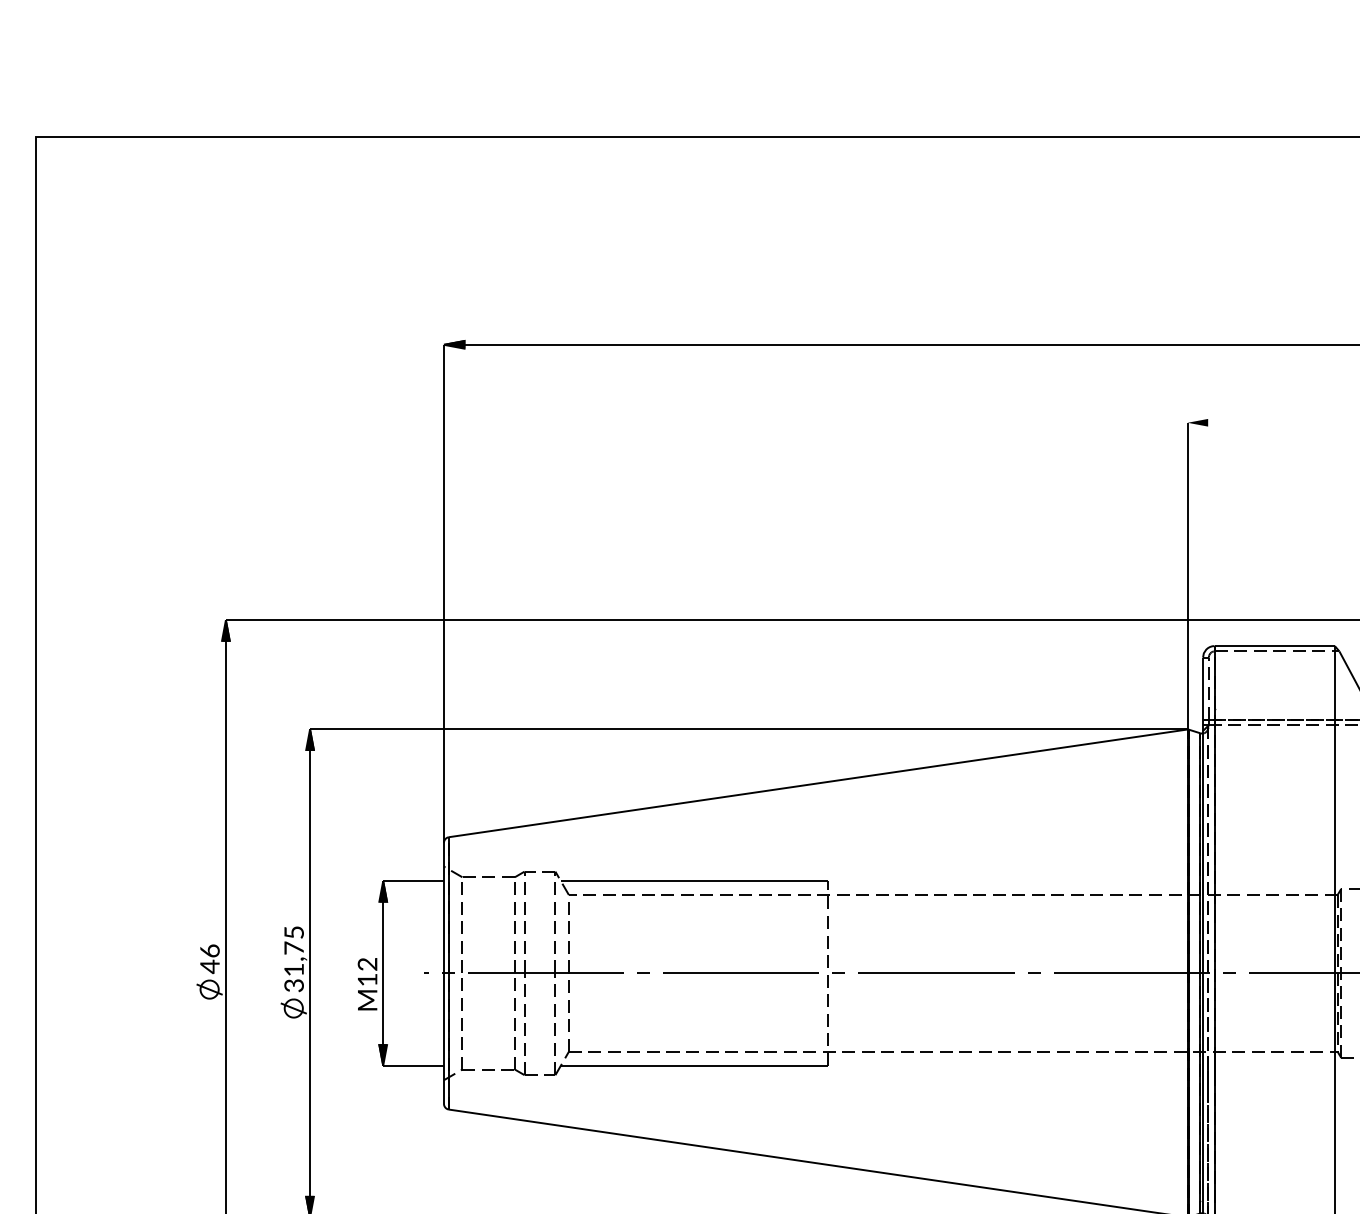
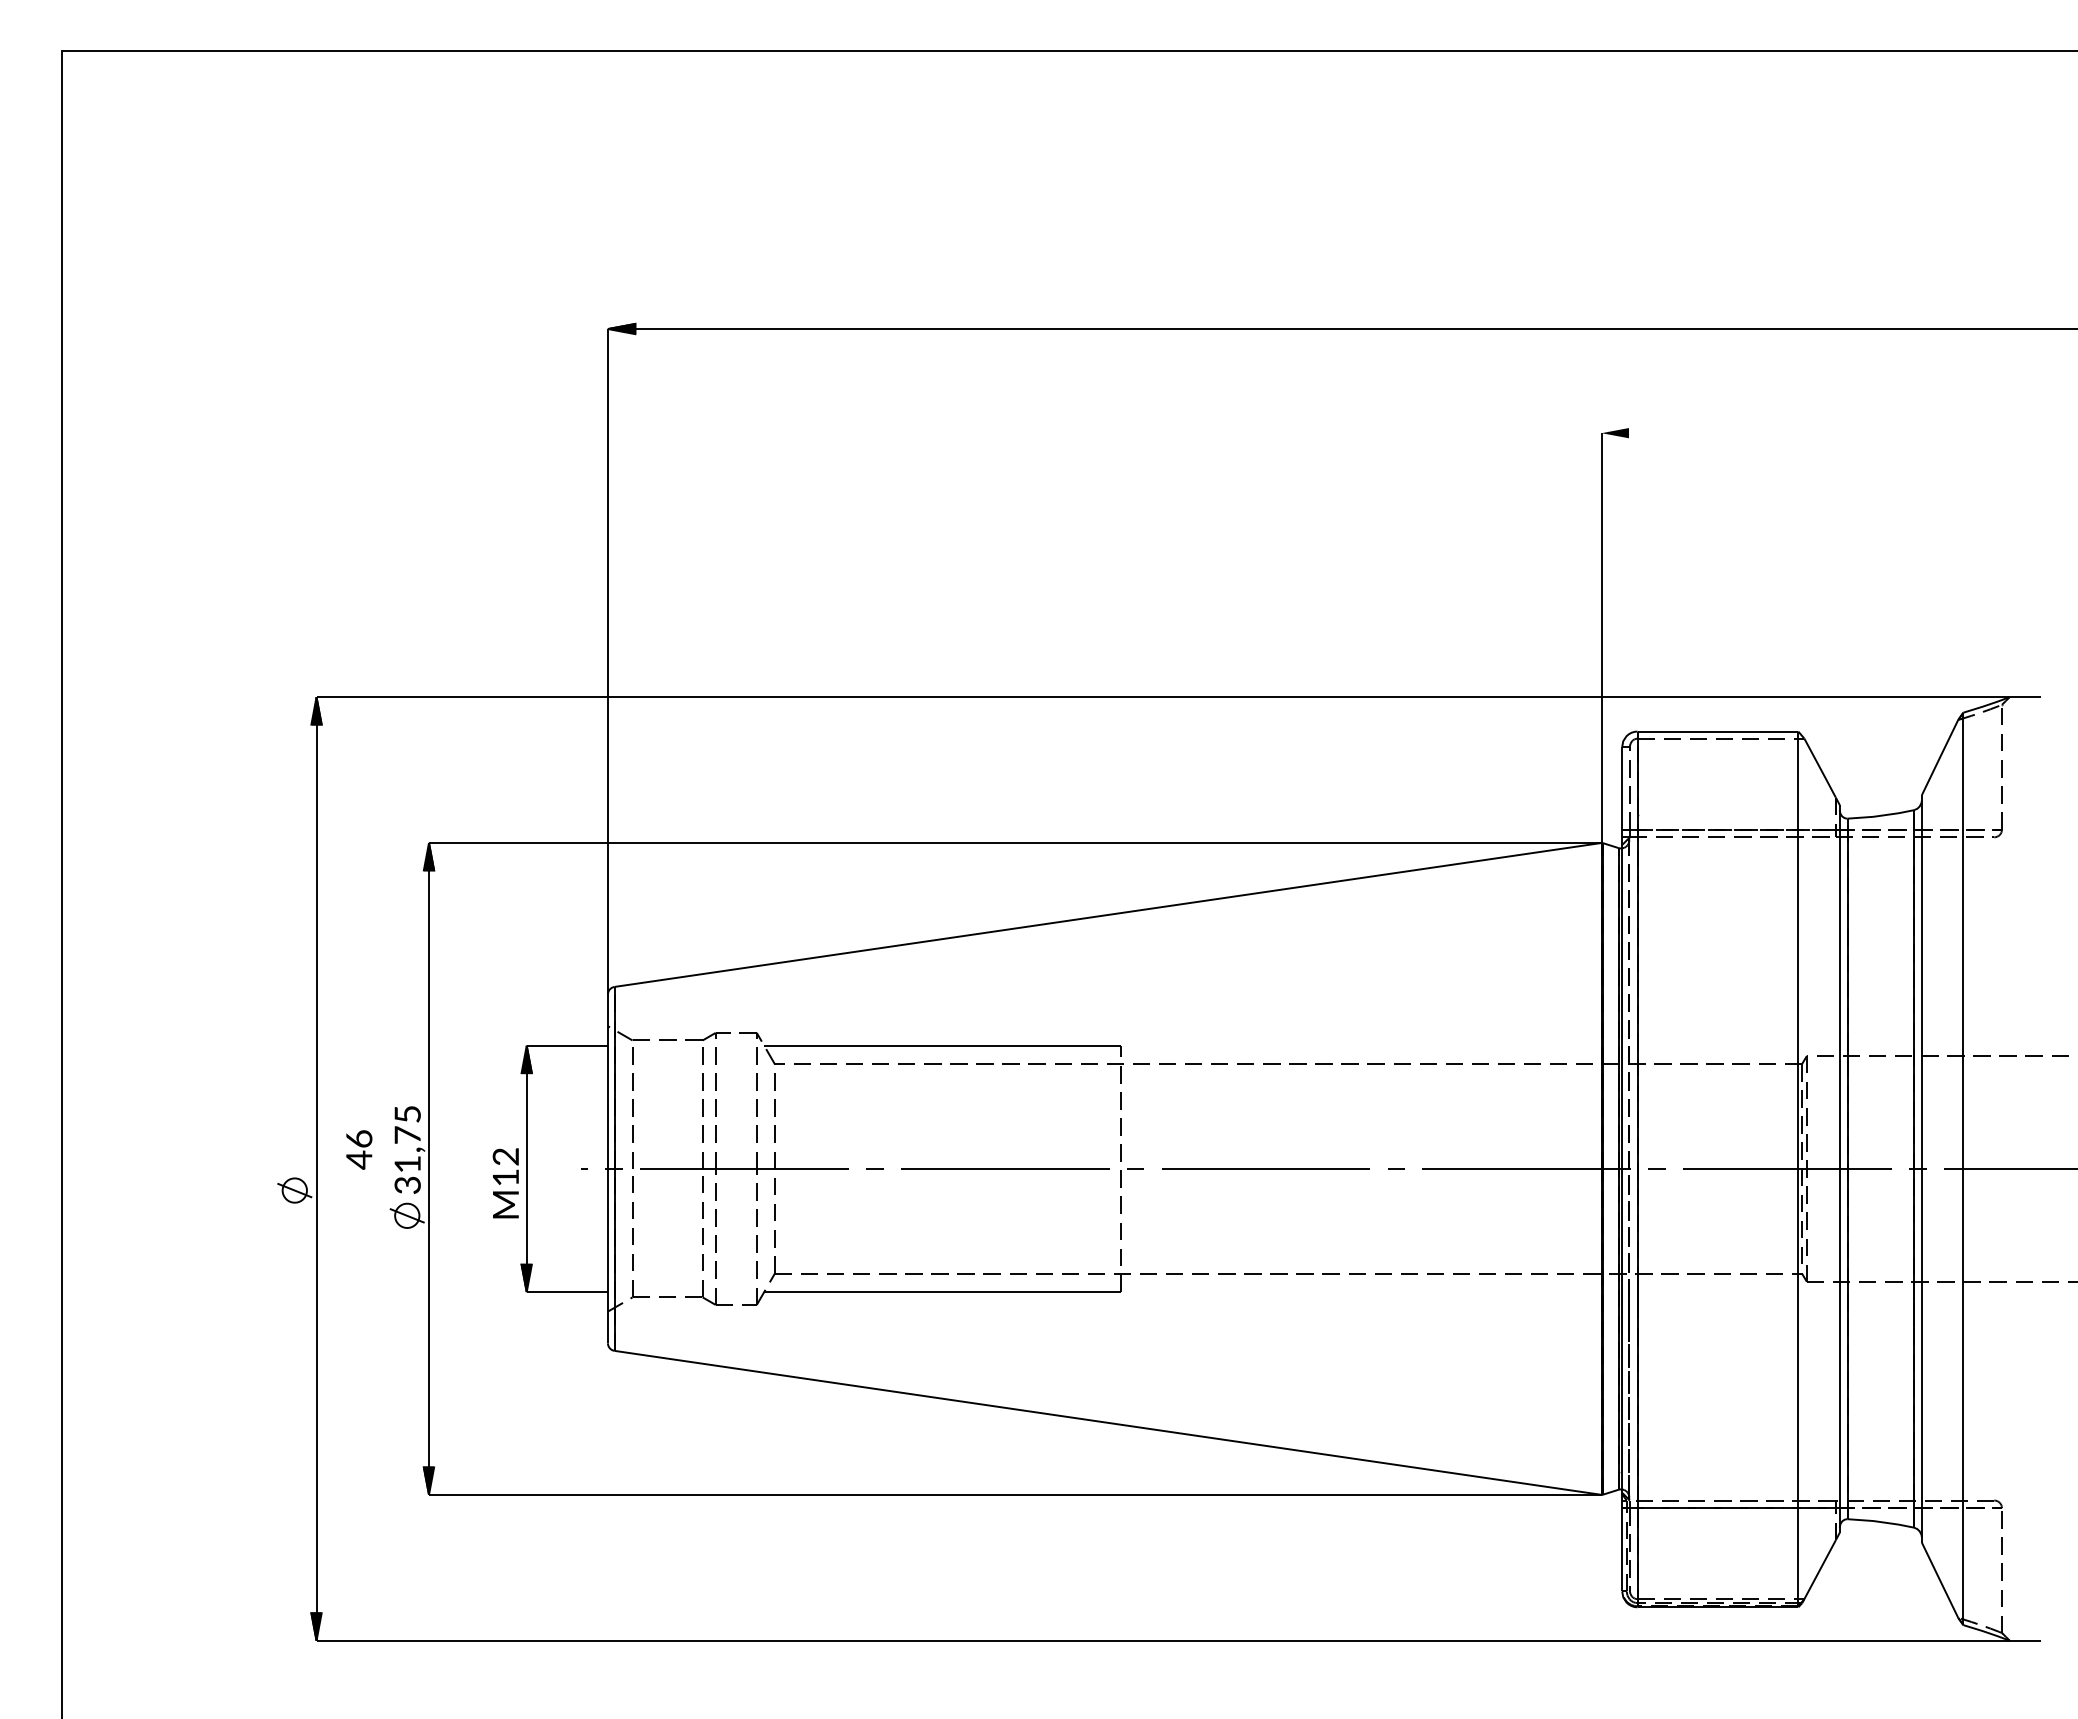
text: (210, 958) -> (359, 1149), moved

